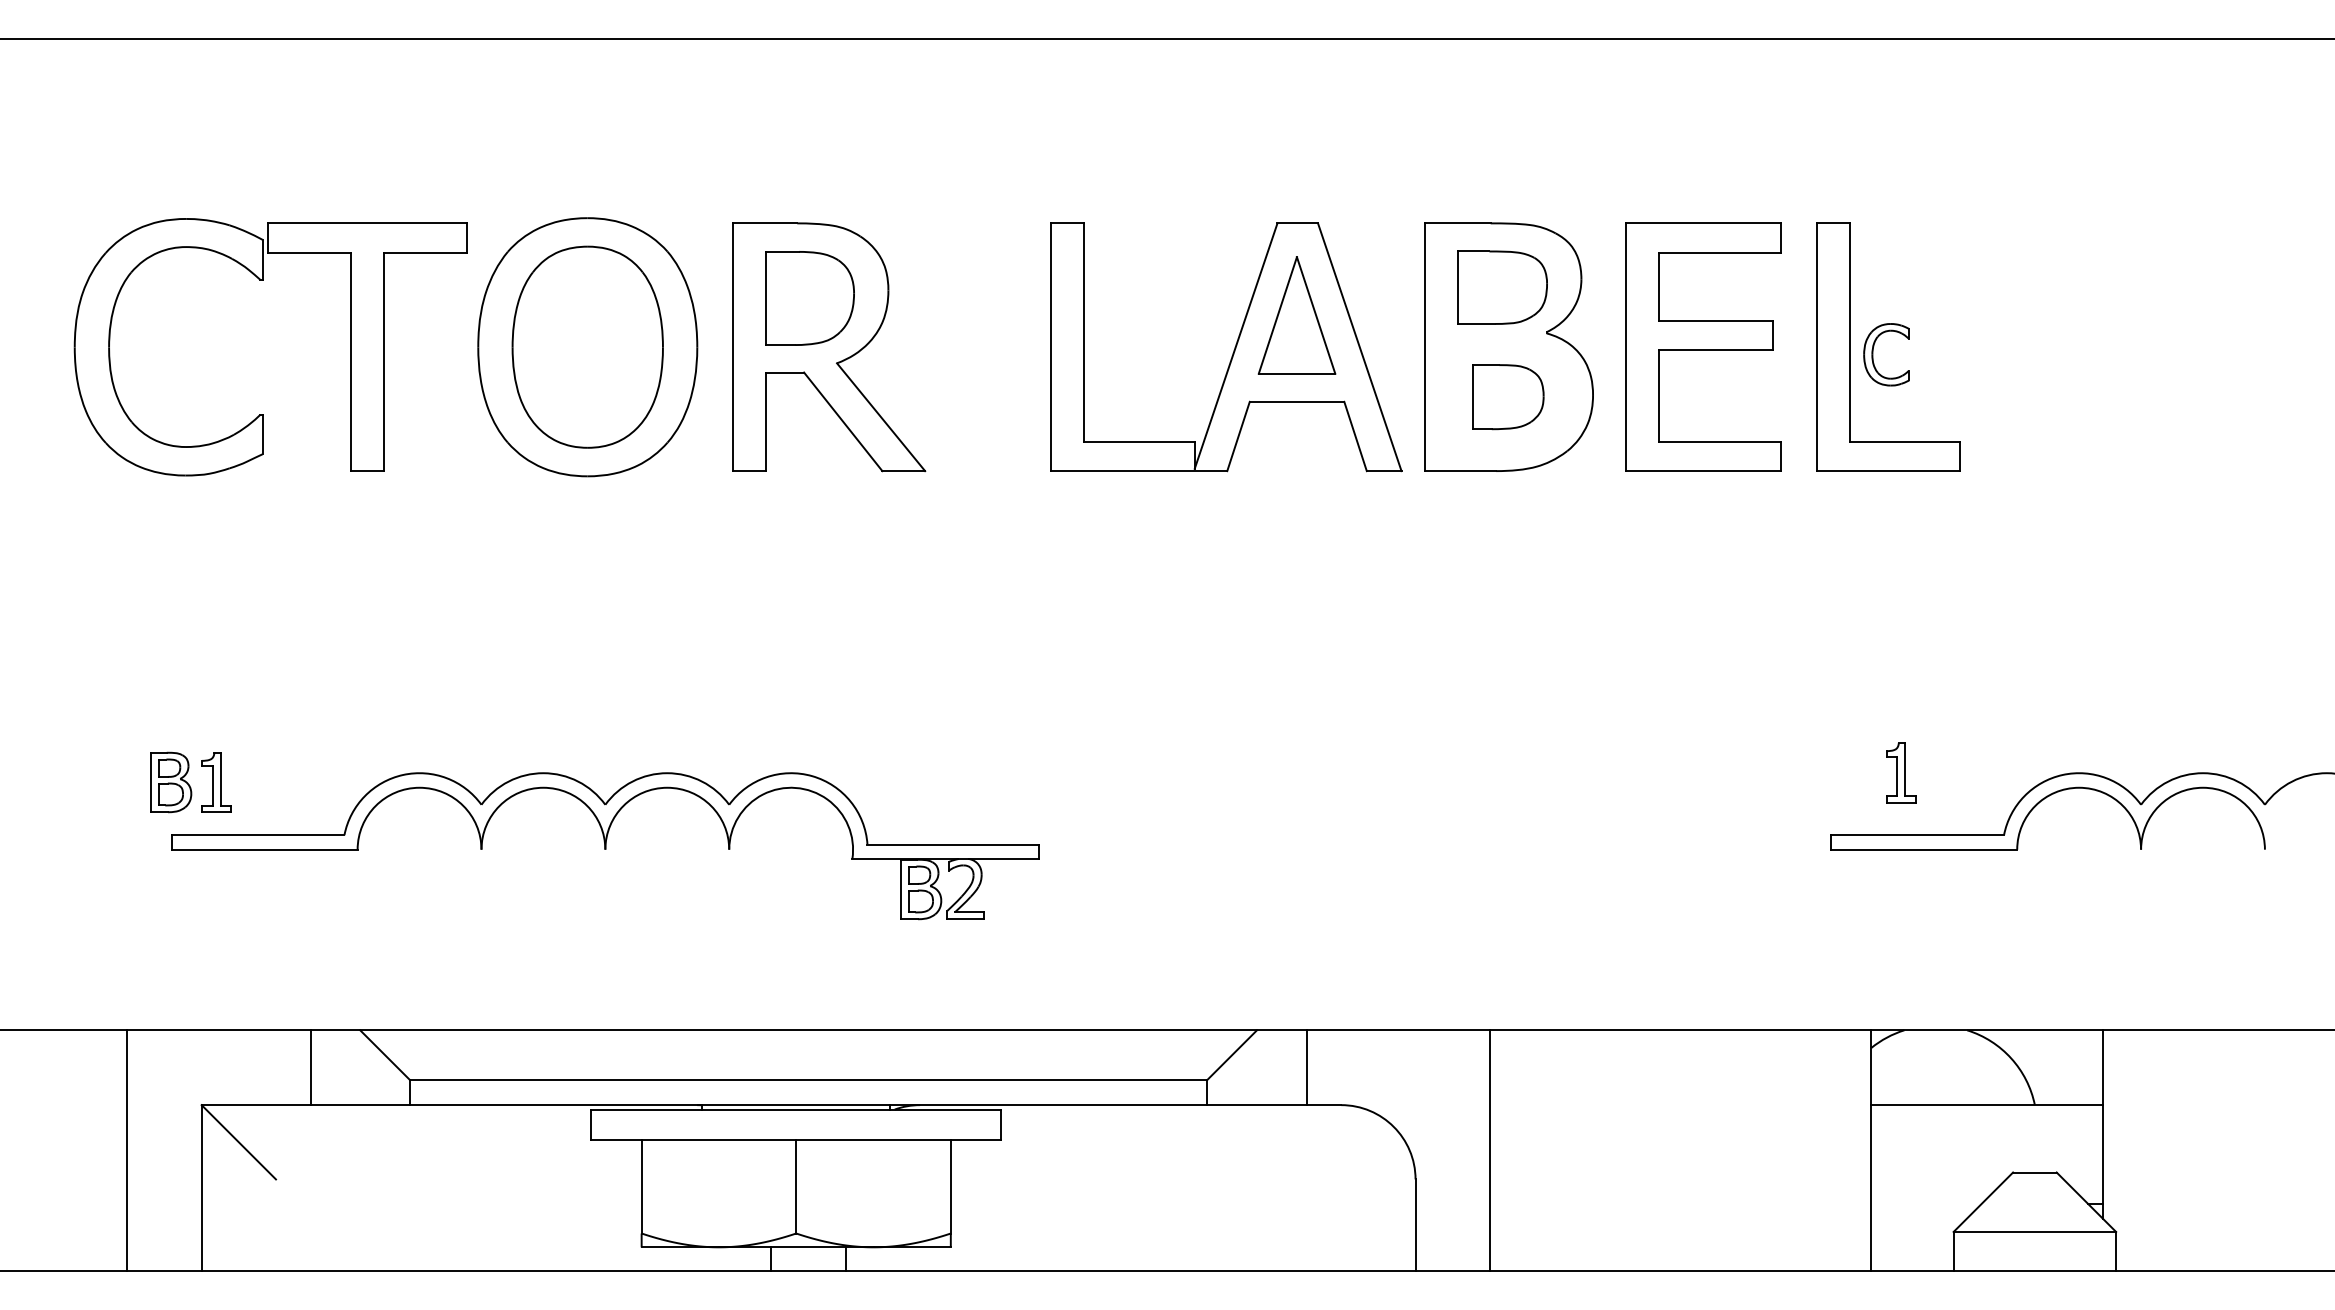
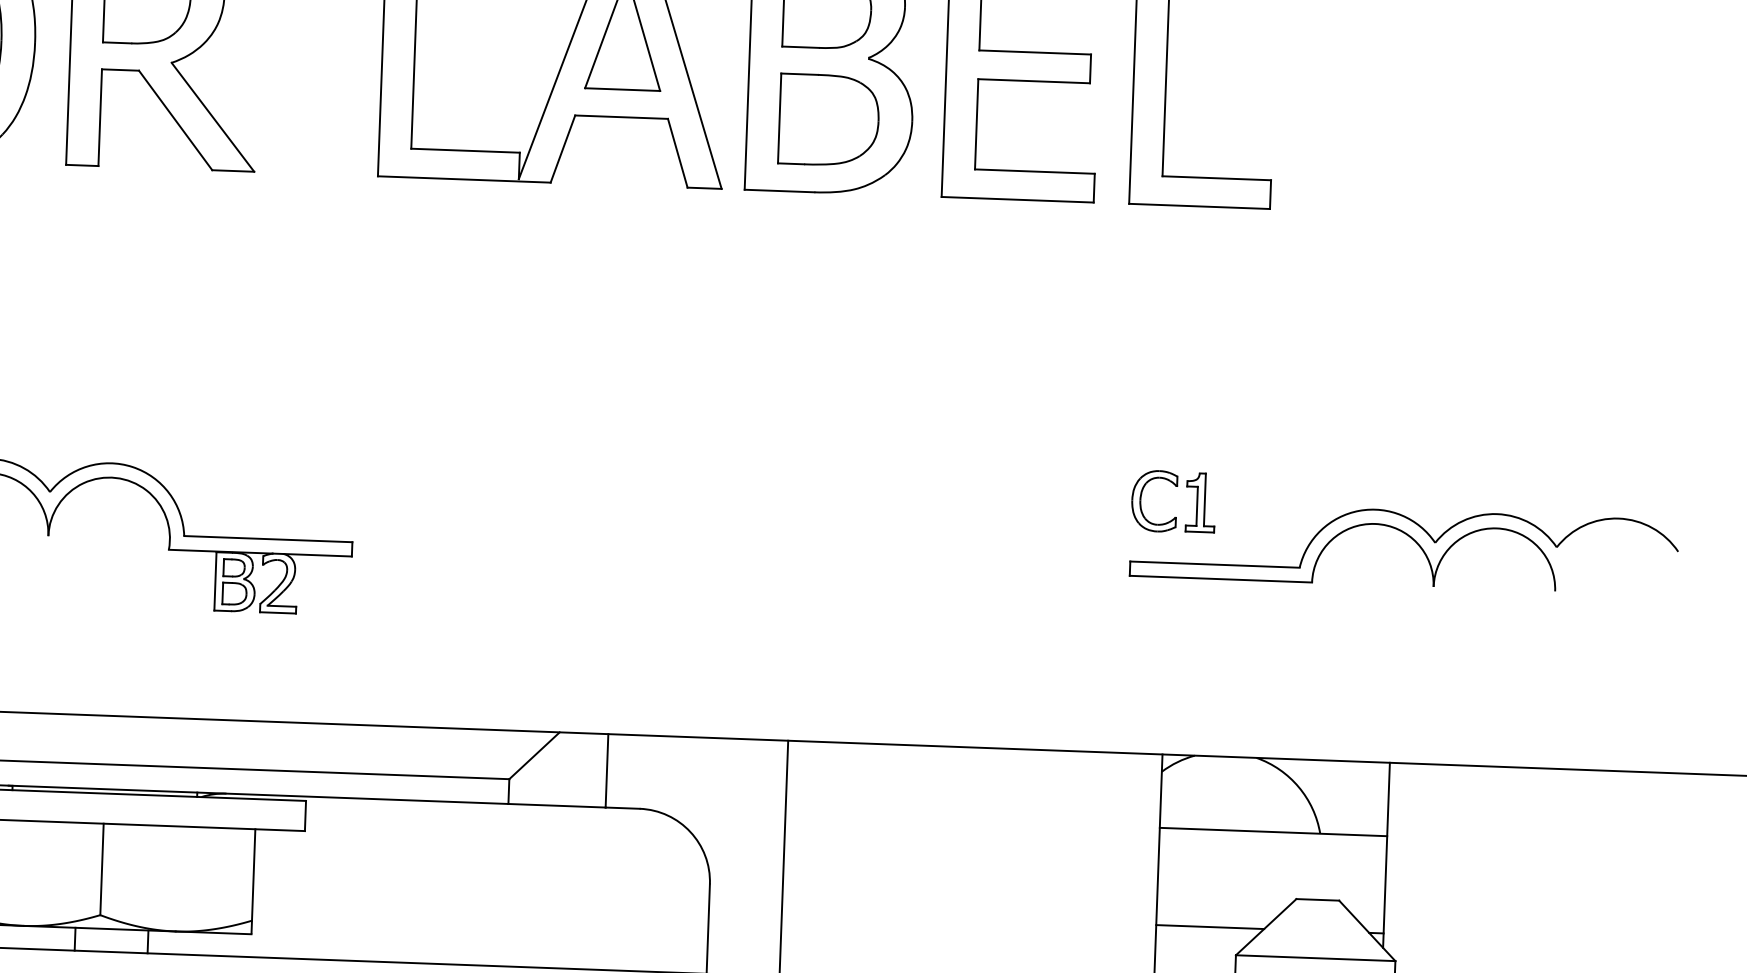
part: (1873, 354) -> (1141, 500), moved
part: (1508, 396) -> (829, 119), size x1.43
line: (1926, 1204) -> (1210, 927), added

